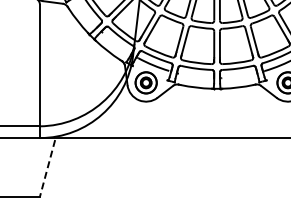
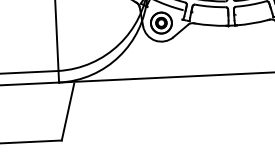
line: (47, 168) -> (67, 112), dashed -> solid

